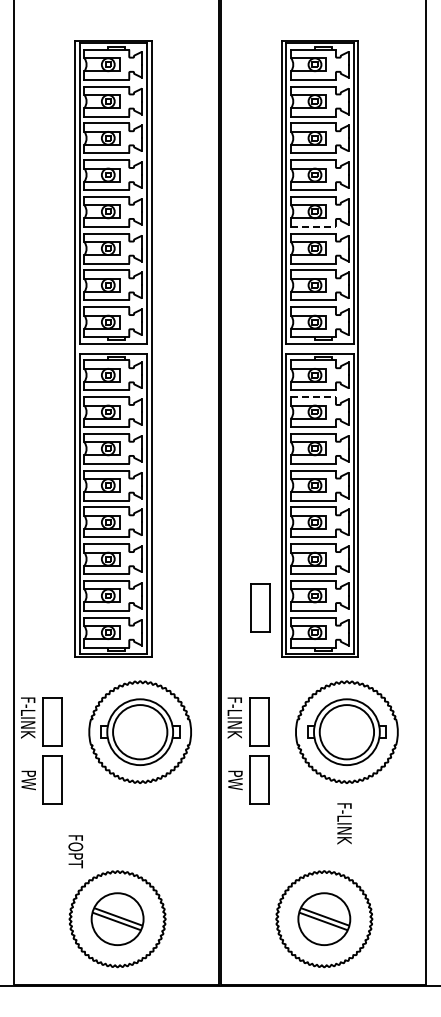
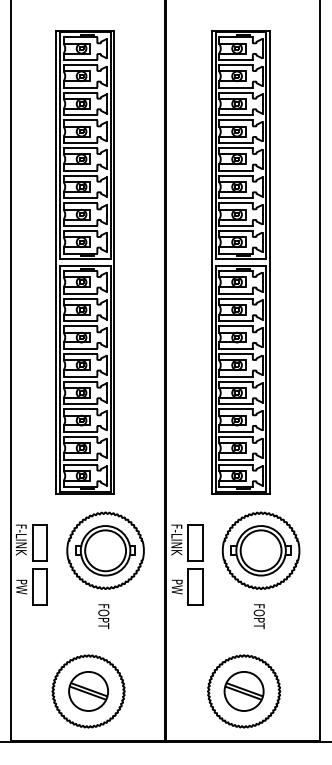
line: (314, 226) -> (236, 170), dashed -> solid
line: (314, 397) -> (236, 298), dashed -> solid
part: (260, 607) -> (196, 456), removed
text: (344, 827) -> (259, 622), F-LINK -> FOPT
text: (75, 851) -> (103, 616), moved

